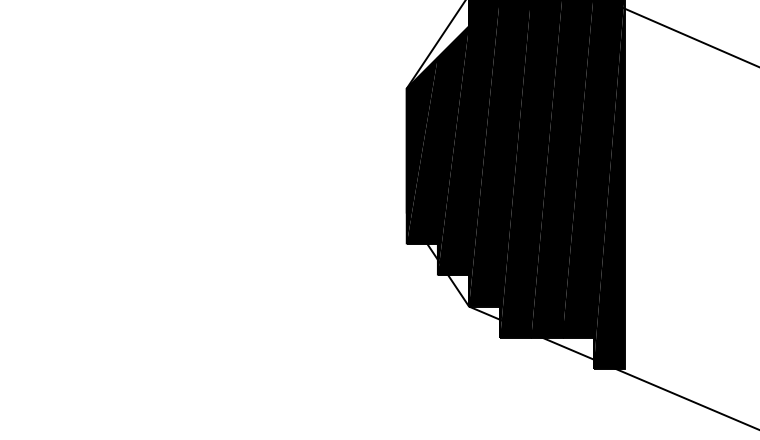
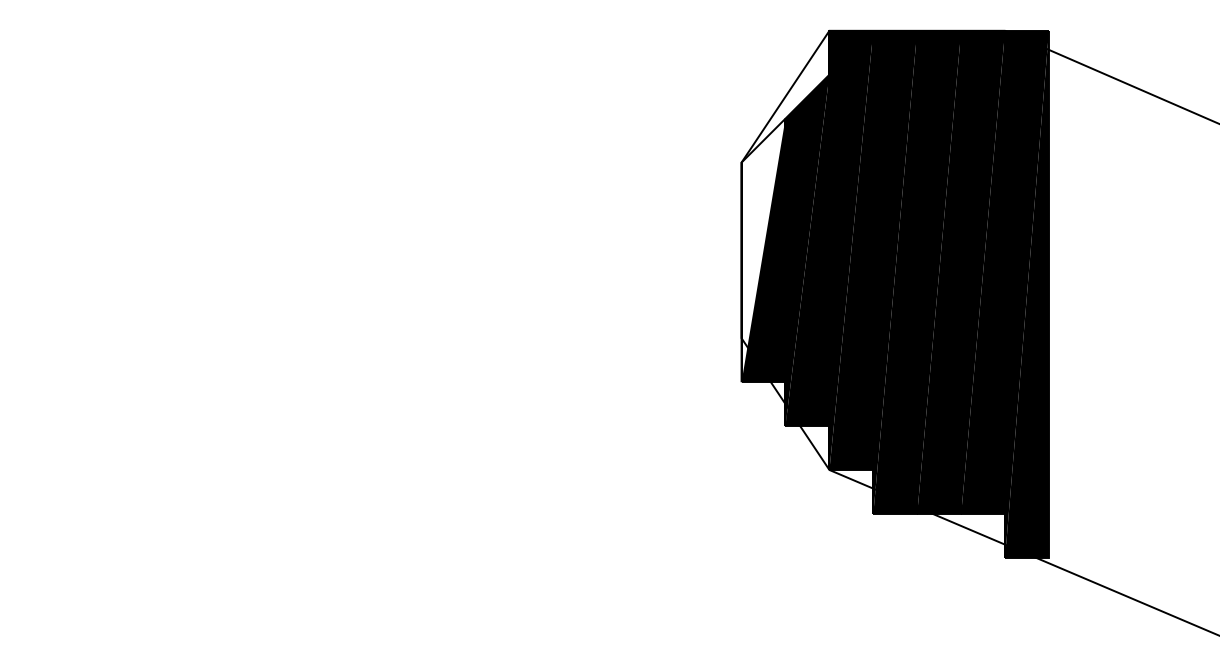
fill: (422, 150) -> (763, 250), removed

